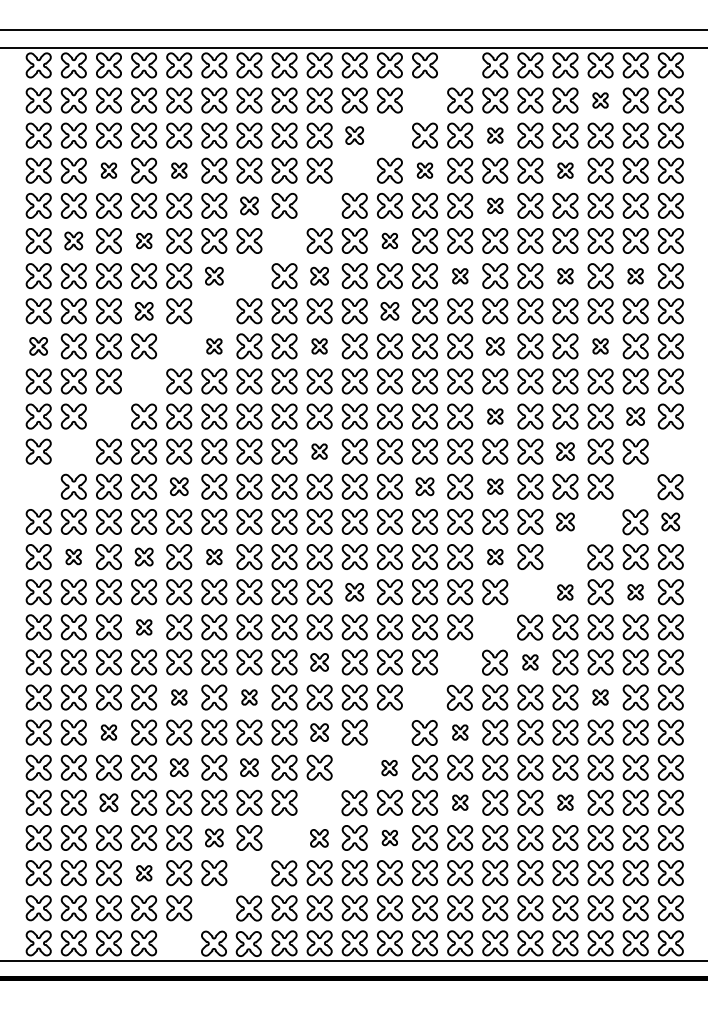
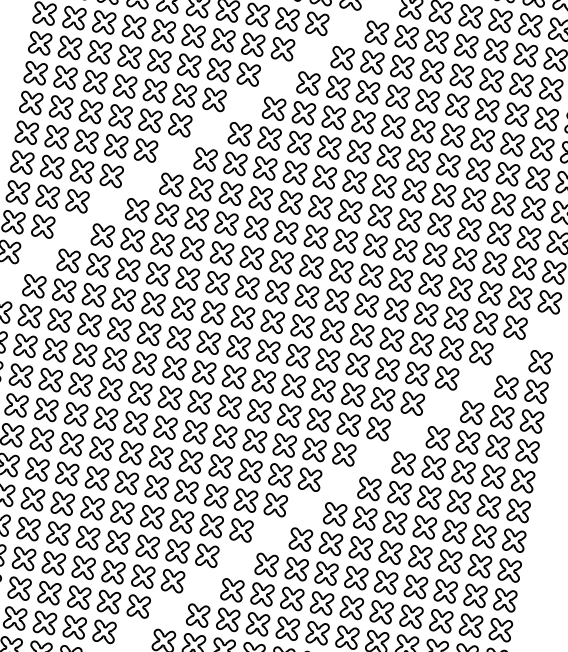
part: (600, 100) -> (530, 25), size x1.67
part: (354, 135) -> (317, 23), size x1.43
part: (495, 135) -> (436, 41), size x1.67
part: (108, 170) -> (103, 22), size x1.67
part: (179, 170) -> (164, 31), size x1.67
part: (424, 170) -> (372, 62), size x1.67
part: (565, 170) -> (491, 80), size x1.67
part: (249, 205) -> (219, 69), size x1.43
part: (495, 205) -> (427, 101), size x1.67
part: (73, 240) -> (65, 77), size x1.43
part: (144, 240) -> (125, 86), size x1.67
part: (389, 240) -> (333, 117), size x1.67
part: (214, 276) -> (180, 125), size x1.43
part: (319, 276) -> (269, 138), size x1.43
part: (460, 276) -> (389, 156), size x1.67
part: (565, 276) -> (478, 170), size x1.67
part: (635, 276) -> (537, 179), size x1.67
part: (144, 311) -> (116, 146), size x1.43
part: (389, 311) -> (324, 177), size x1.43
part: (38, 346) -> (22, 162), size x1.43
part: (214, 346) -> (171, 185), size x1.67
part: (319, 346) -> (260, 198), size x1.67
part: (495, 346) -> (409, 220), size x1.43
part: (600, 346) -> (499, 233), size x1.67
part: (495, 416) -> (401, 280), size x1.67
part: (635, 416) -> (519, 297), size x1.43
part: (319, 451) -> (247, 287), size x1.67
part: (565, 451) -> (456, 318), size x1.43
part: (179, 486) -> (124, 299), size x1.43
part: (424, 486) -> (331, 330), size x1.43
part: (495, 486) -> (392, 339), size x1.67
part: (565, 521) -> (447, 378), size x1.43
part: (670, 521) -> (536, 391), size x1.43
part: (73, 556) -> (25, 345), size x1.67
part: (144, 556) -> (85, 354), size x1.43
part: (214, 556) -> (144, 363), size x1.67
part: (495, 556) -> (383, 398), size x1.67
part: (354, 592) -> (259, 411), size x1.43
part: (565, 592) -> (438, 438), size x1.67
part: (635, 592) -> (497, 447), size x1.67
part: (144, 627) -> (76, 414), size x1.67
part: (319, 662) -> (220, 466), size x1.43
part: (530, 662) -> (399, 493), size x1.67
part: (179, 697) -> (97, 478), size x1.67
part: (249, 697) -> (156, 487), size x1.67
part: (600, 697) -> (454, 531), size x1.67
part: (108, 732) -> (32, 499), size x1.67
part: (319, 732) -> (211, 525), size x1.43
part: (460, 732) -> (331, 543), size x1.67
part: (179, 767) -> (88, 537), size x1.43
part: (249, 767) -> (147, 546), size x1.43
part: (389, 767) -> (266, 564), size x1.67
part: (108, 802) -> (23, 558), size x1.43
part: (460, 802) -> (322, 603), size x1.67
part: (565, 802) -> (411, 616), size x1.67
part: (214, 837) -> (109, 601), size x1.43
part: (389, 837) -> (257, 623), size x1.67
part: (319, 838) -> (198, 615), size x1.43
part: (144, 873) -> (45, 623), size x1.67

